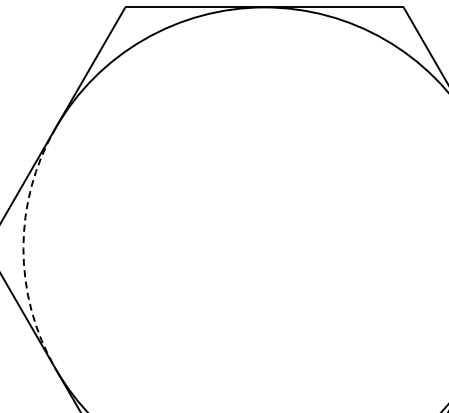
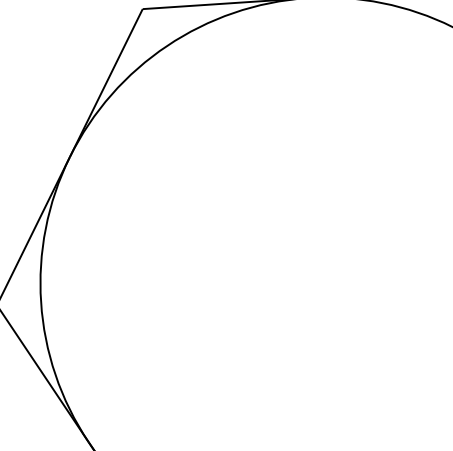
arc: (23, 248) -> (41, 302), dashed -> solid

